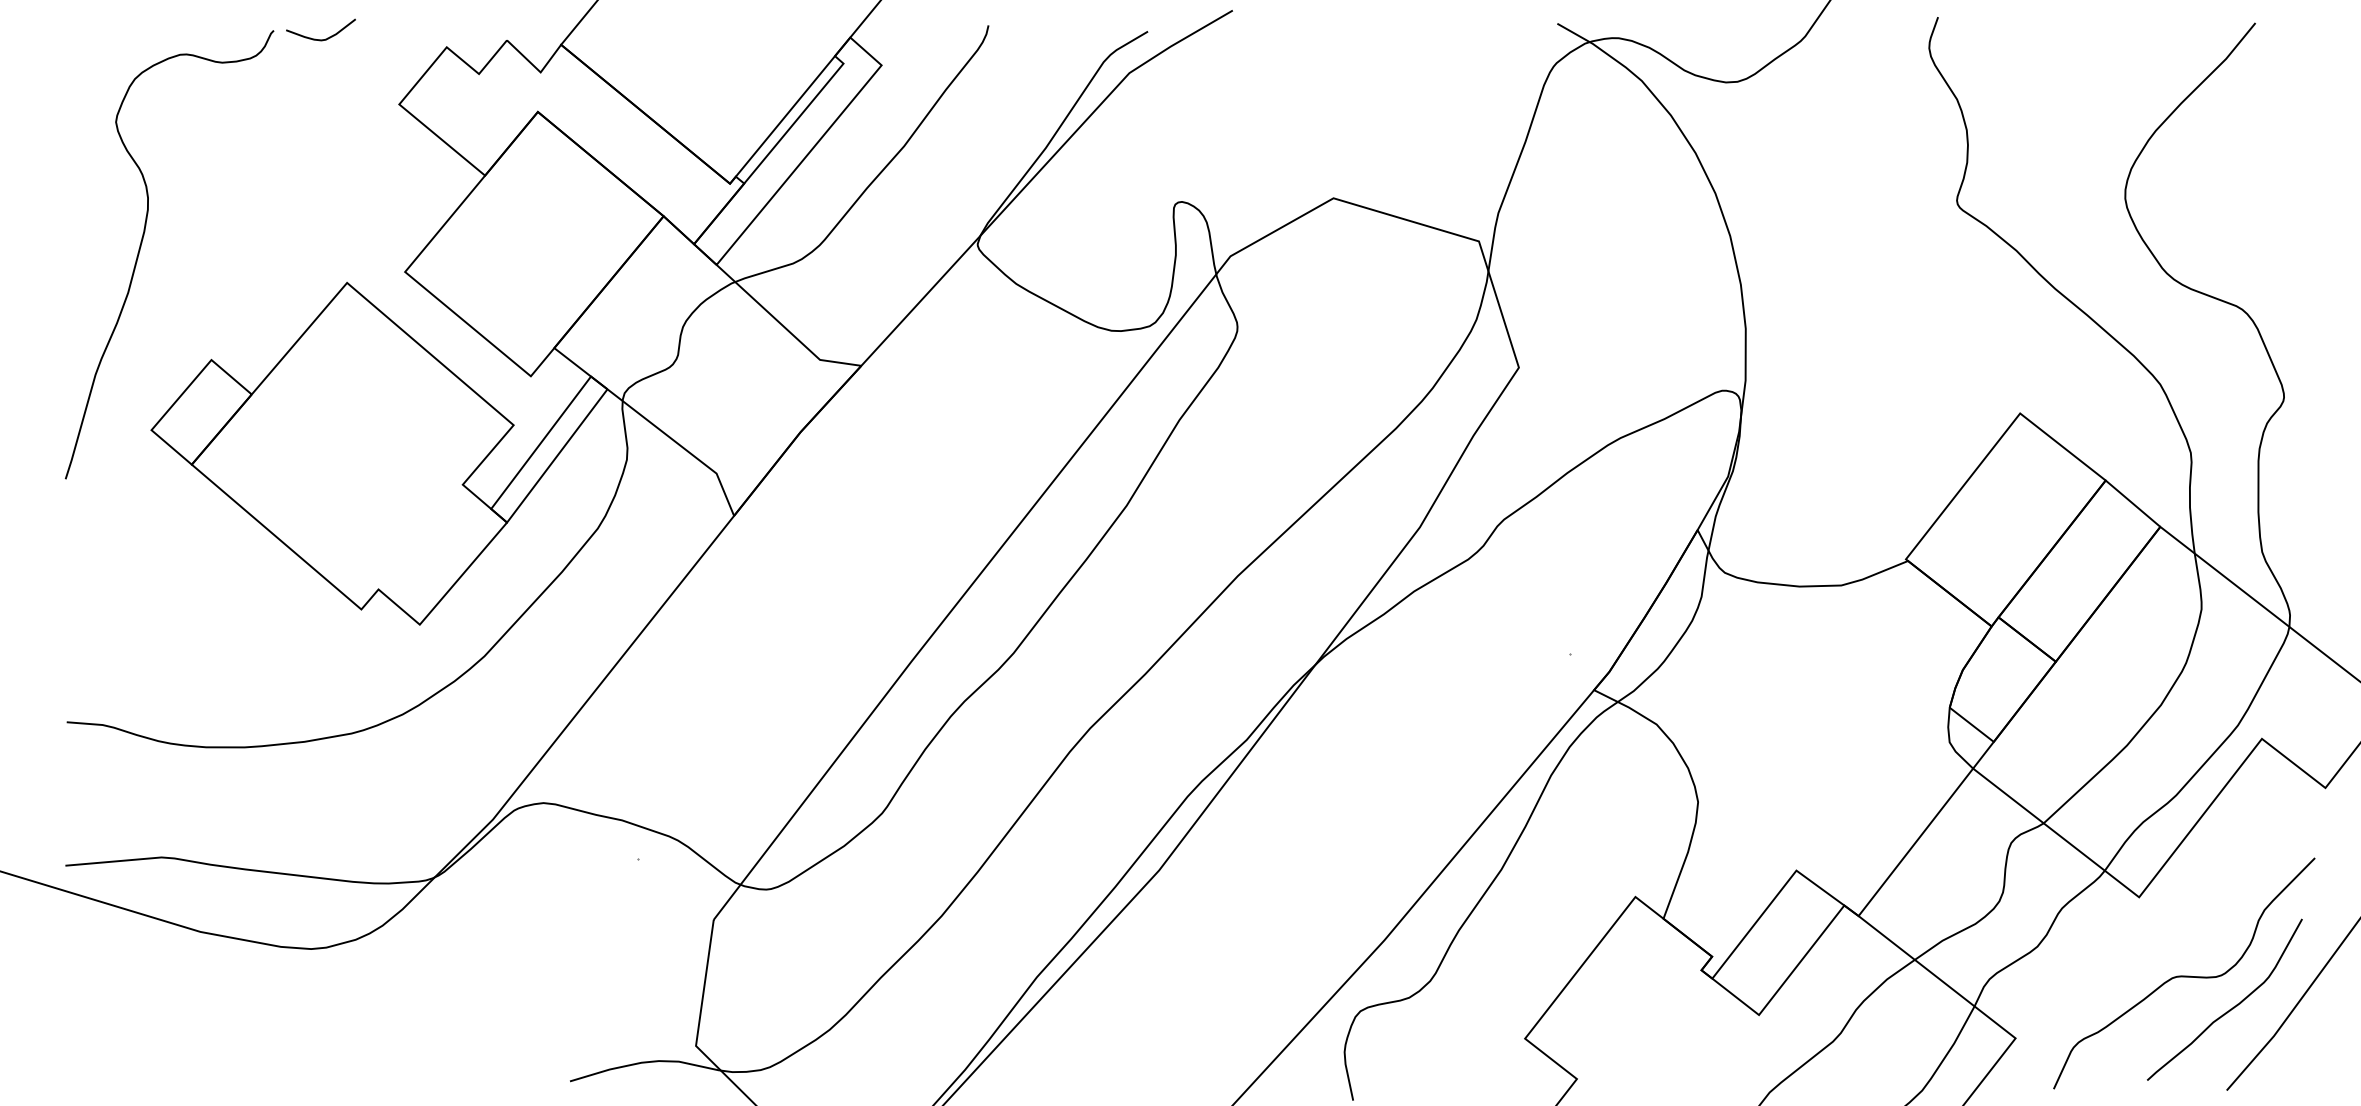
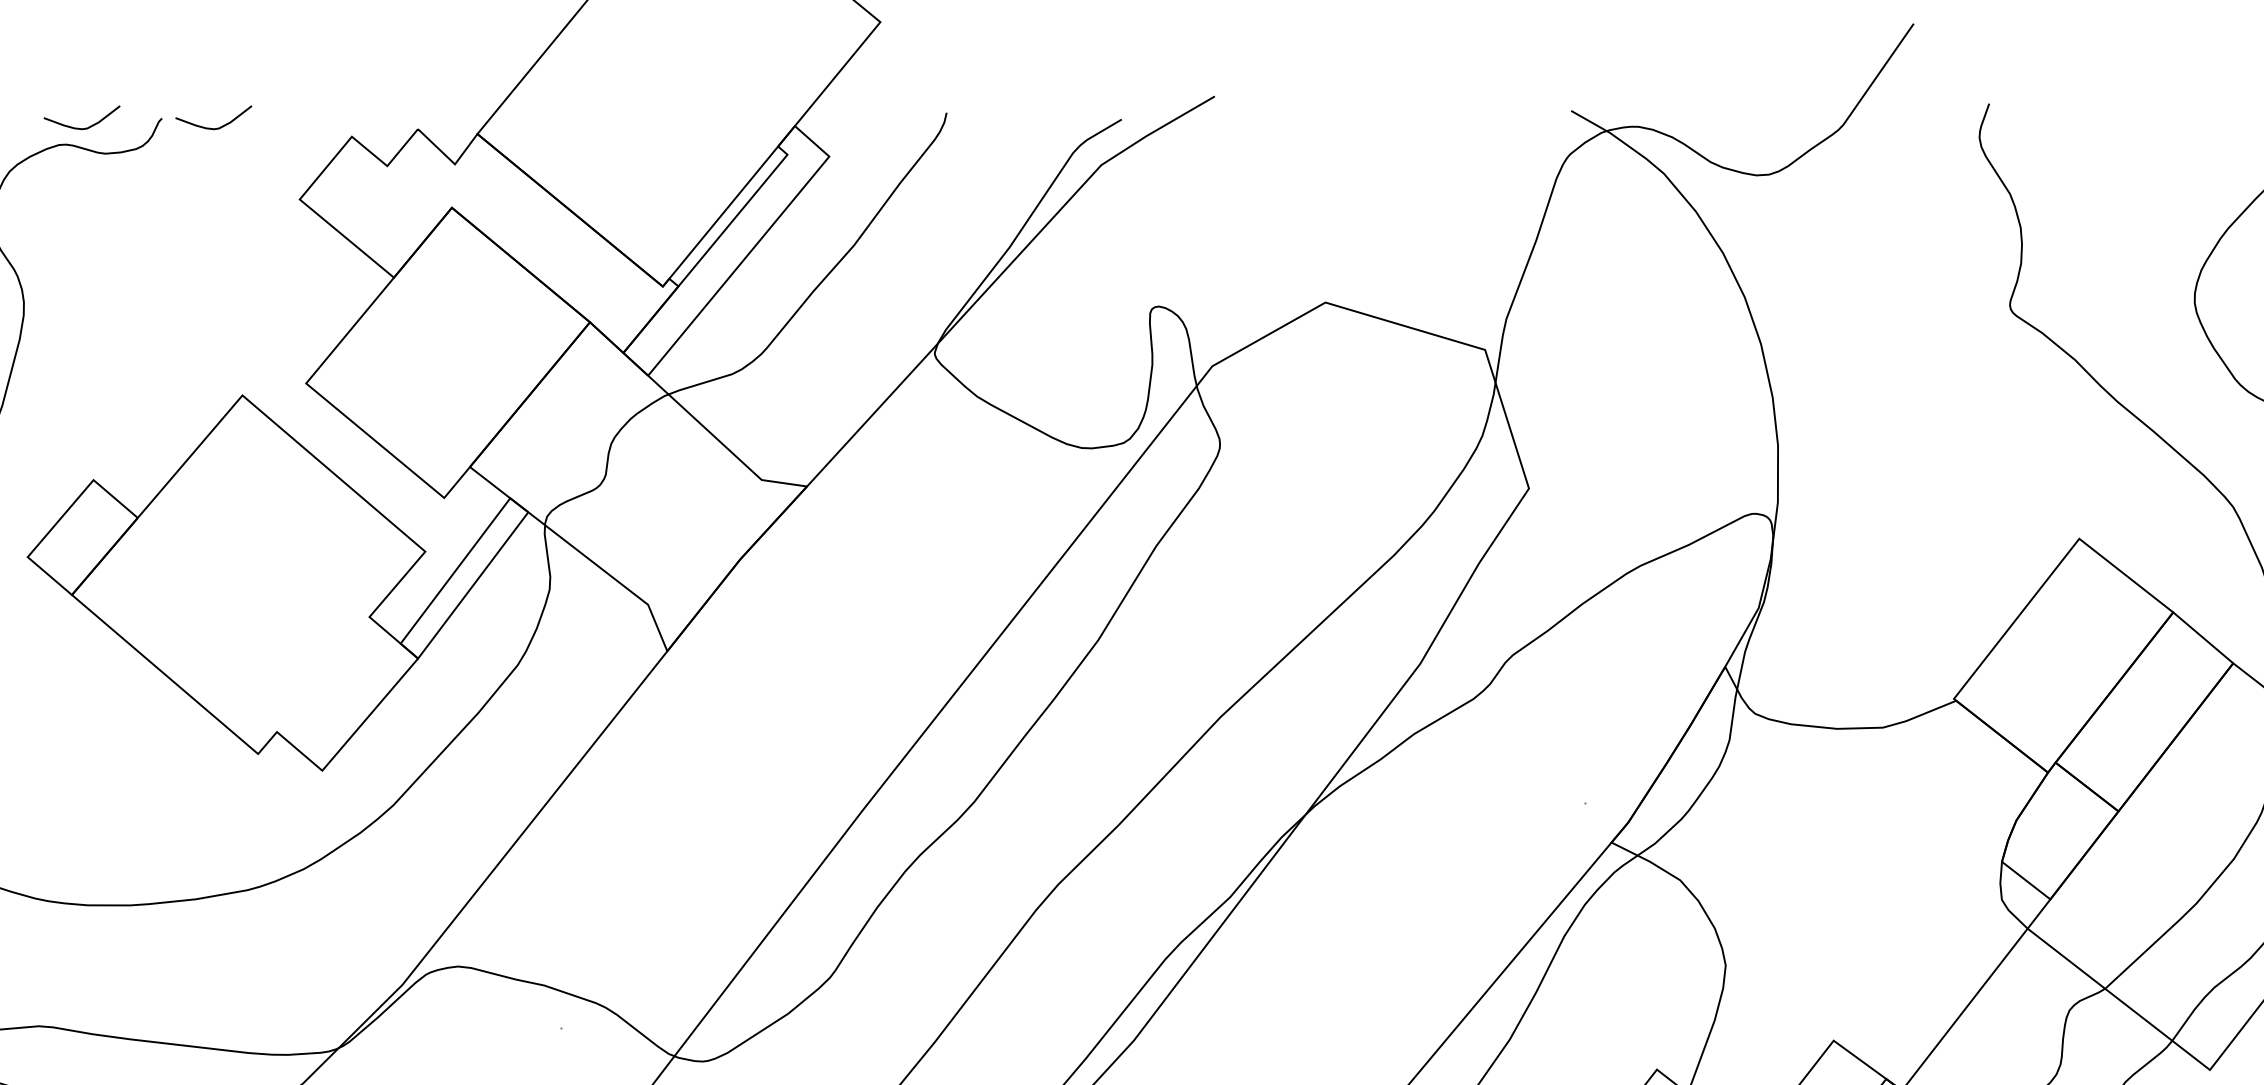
curve: (200, 39) -> (81, 128), added

